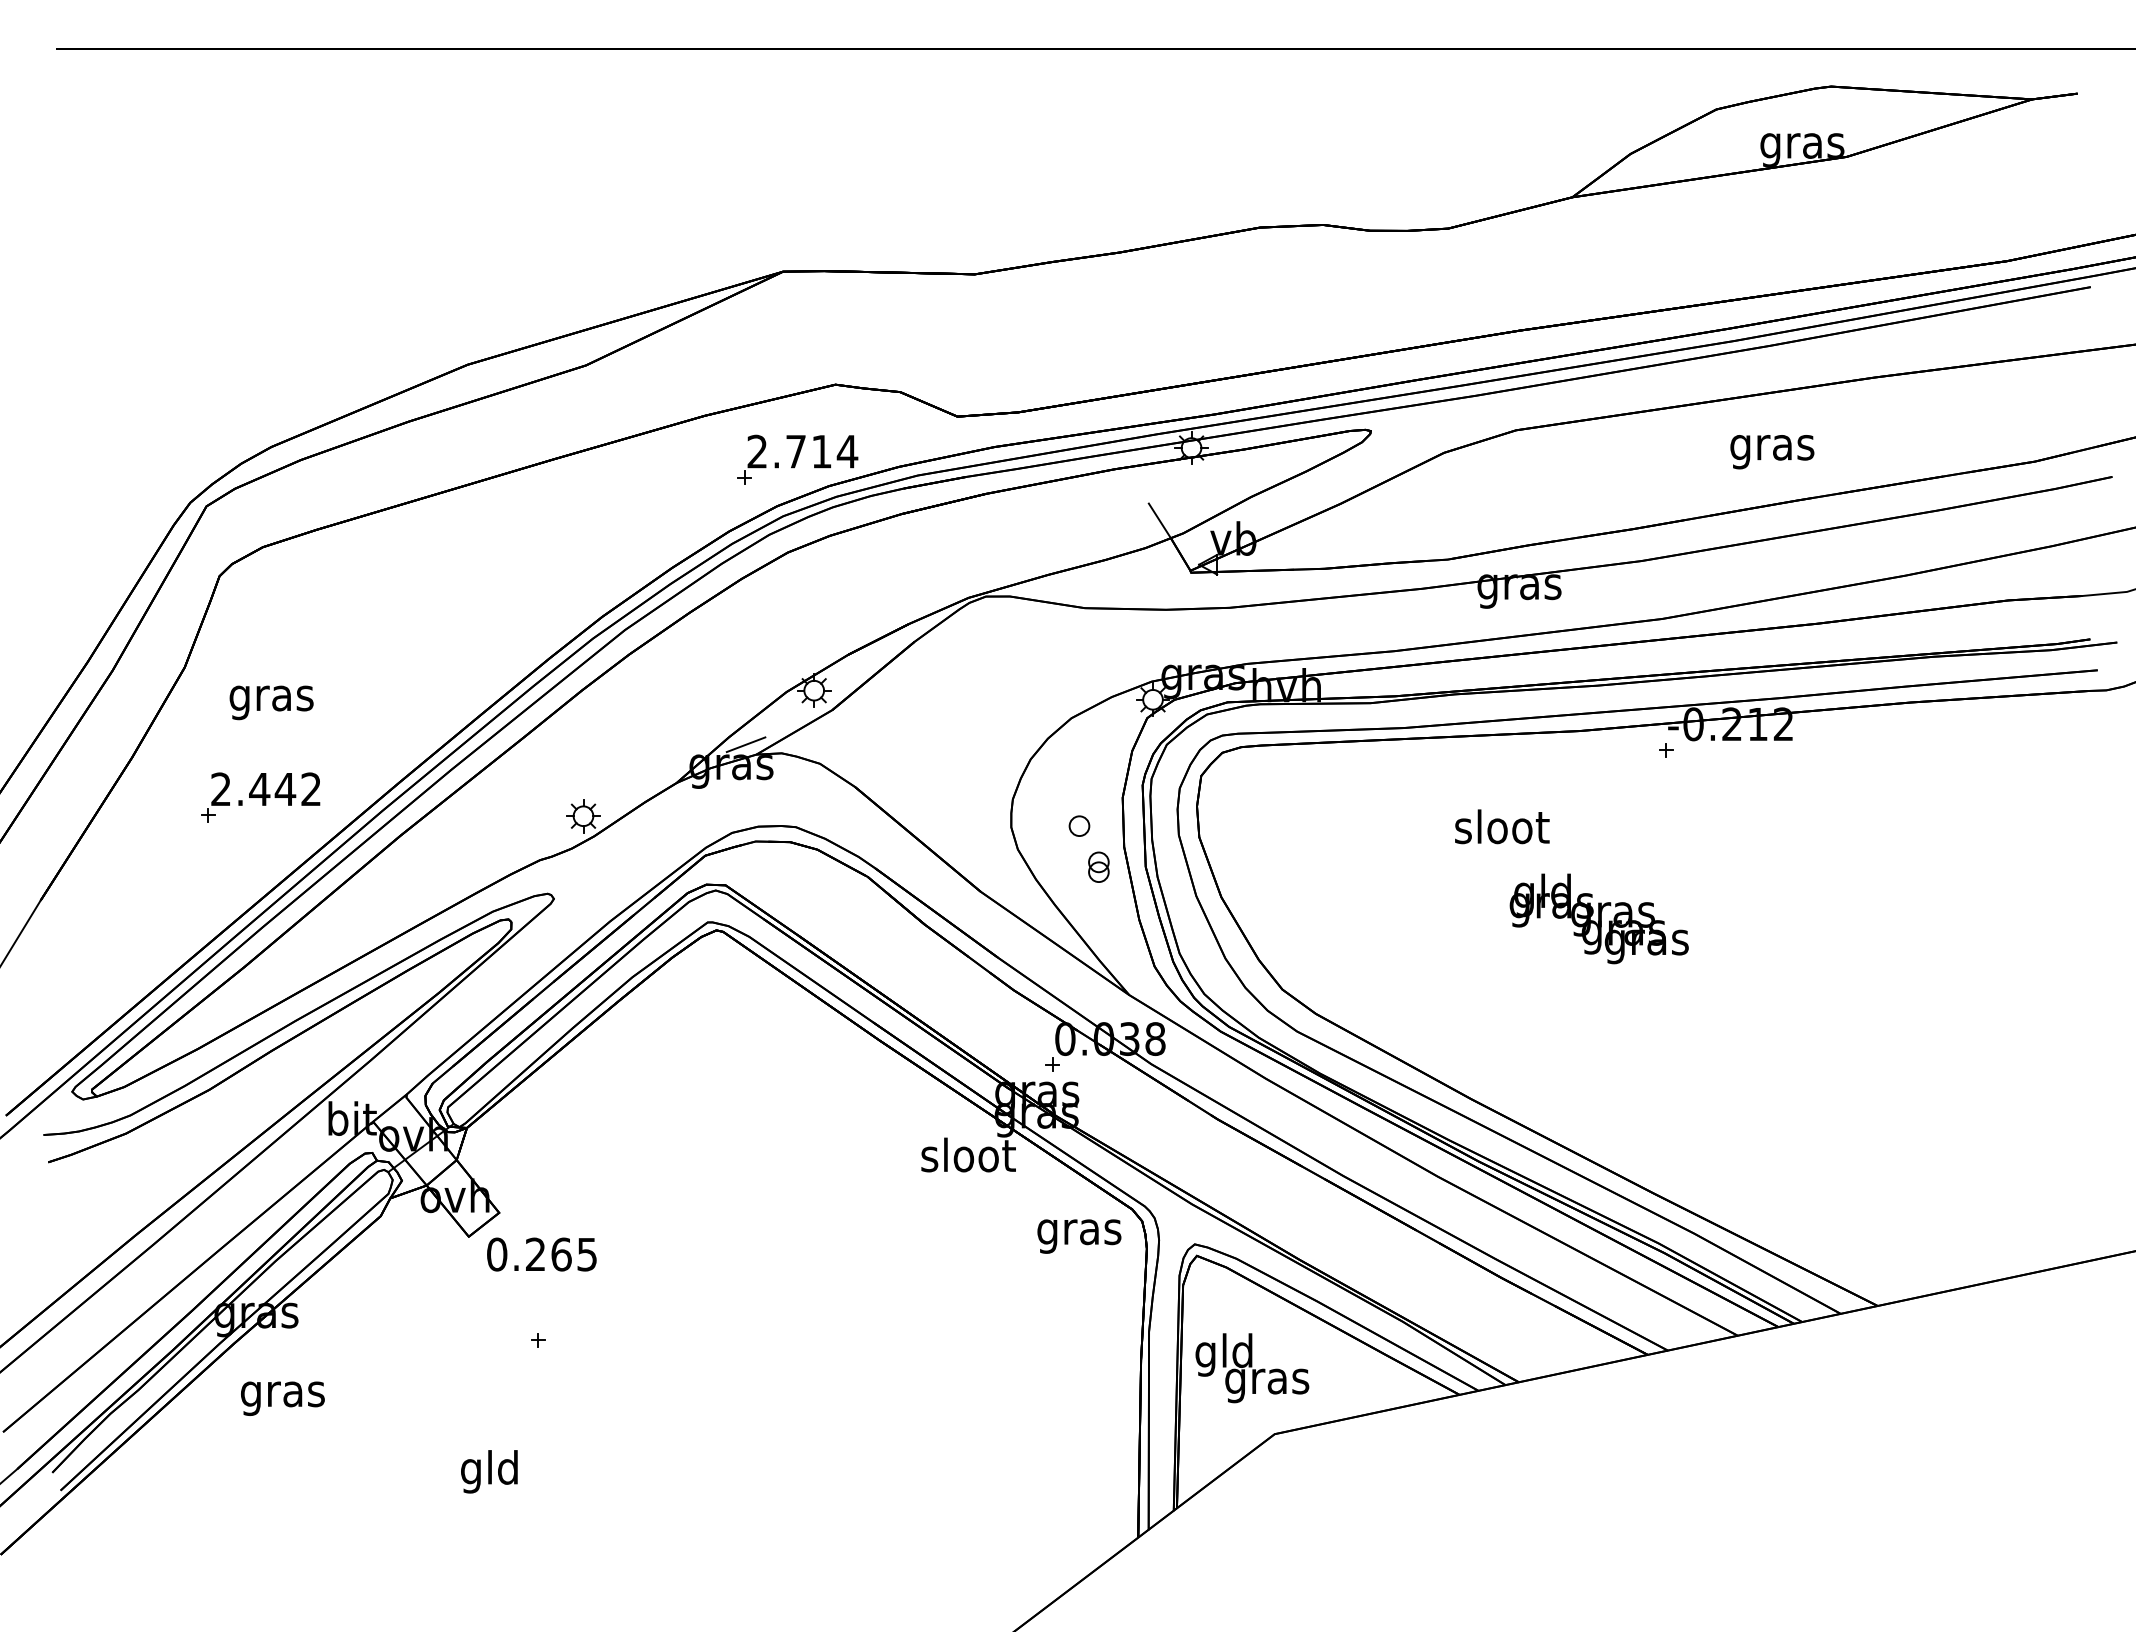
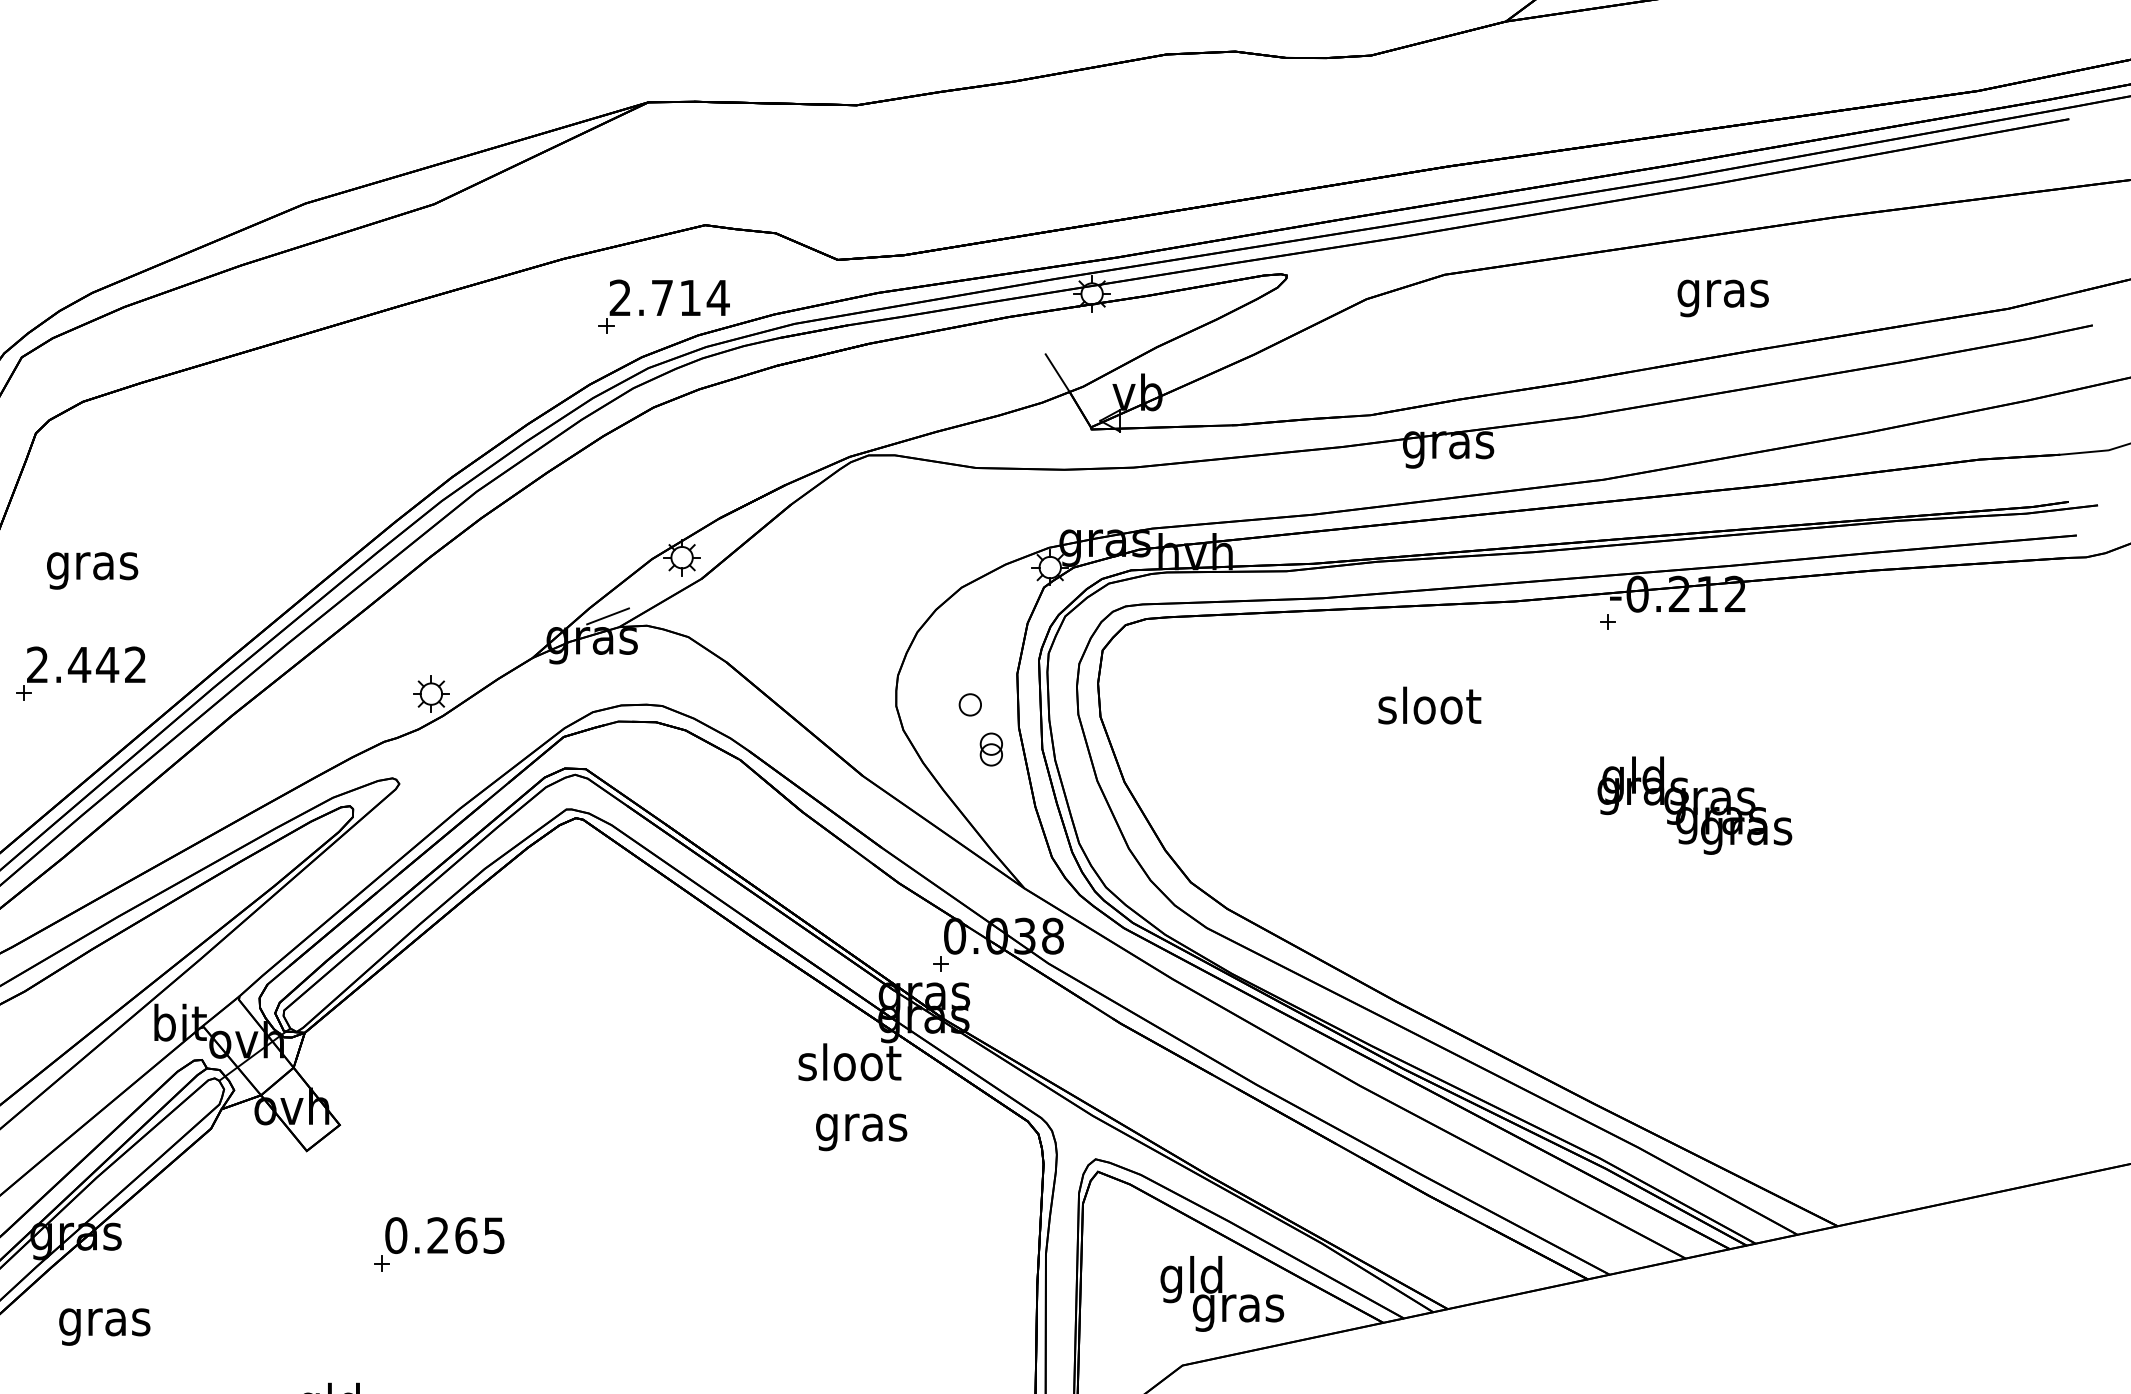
text: (1598, 918) -> (1694, 805), moved
text: (1079, 1236) -> (861, 1132), moved
text: (541, 1254) -> (444, 1235), moved
text: (1252, 1368) -> (1222, 1294), moved

